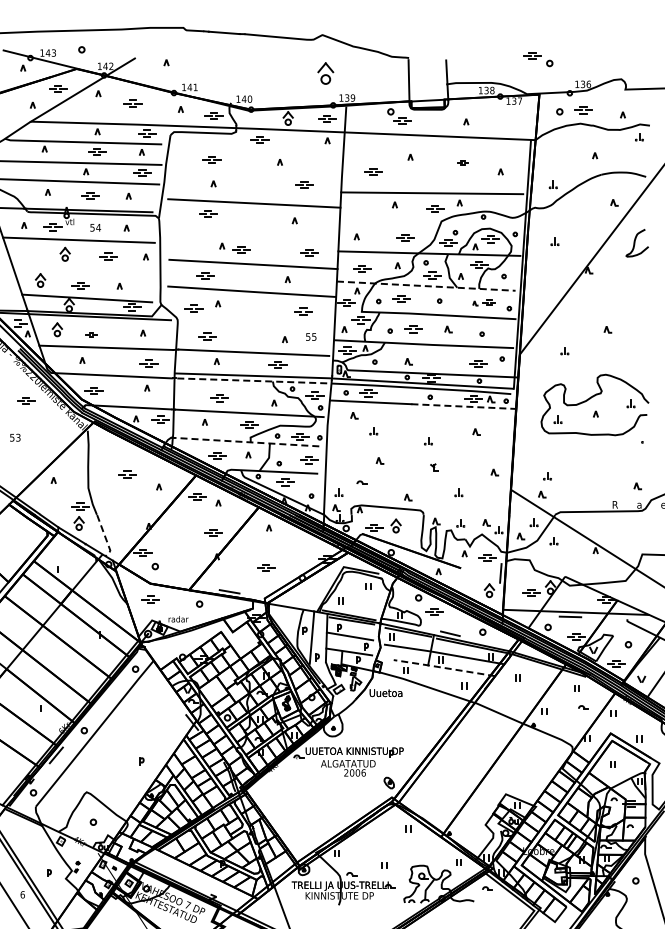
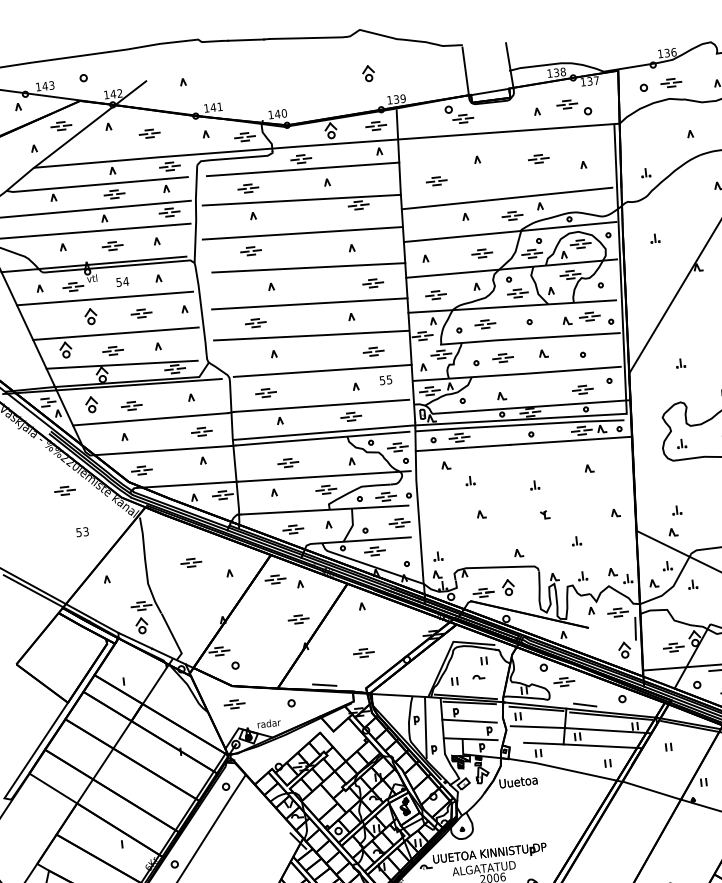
part: (538, 59) -> (574, 108), moved
part: (325, 72) -> (368, 72), size x0.62
line: (260, 148) -> (302, 168), added
part: (463, 162) -> (539, 158), size x1.67
line: (256, 175) -> (301, 200), added
line: (431, 221) -> (509, 231), added
line: (256, 233) -> (309, 267), added
part: (241, 249) -> (294, 288), removed
line: (84, 270) -> (115, 332), added
line: (426, 286) -> (512, 306), dashed -> solid
part: (483, 302) -> (580, 318), size x1.43
part: (193, 308) -> (246, 362), removed
line: (257, 322) -> (321, 370), added
part: (91, 334) -> (131, 405), size x1.67
line: (250, 380) -> (321, 438), dashed -> solid
line: (464, 406) -> (572, 440), dashed -> solid
text: (15, 437) -> (82, 531), moved
line: (245, 442) -> (323, 510), dashed -> solid
part: (361, 482) -> (478, 676), moved
line: (105, 537) -> (174, 638), dashed -> solid
line: (443, 667) -> (581, 744), dashed -> solid

